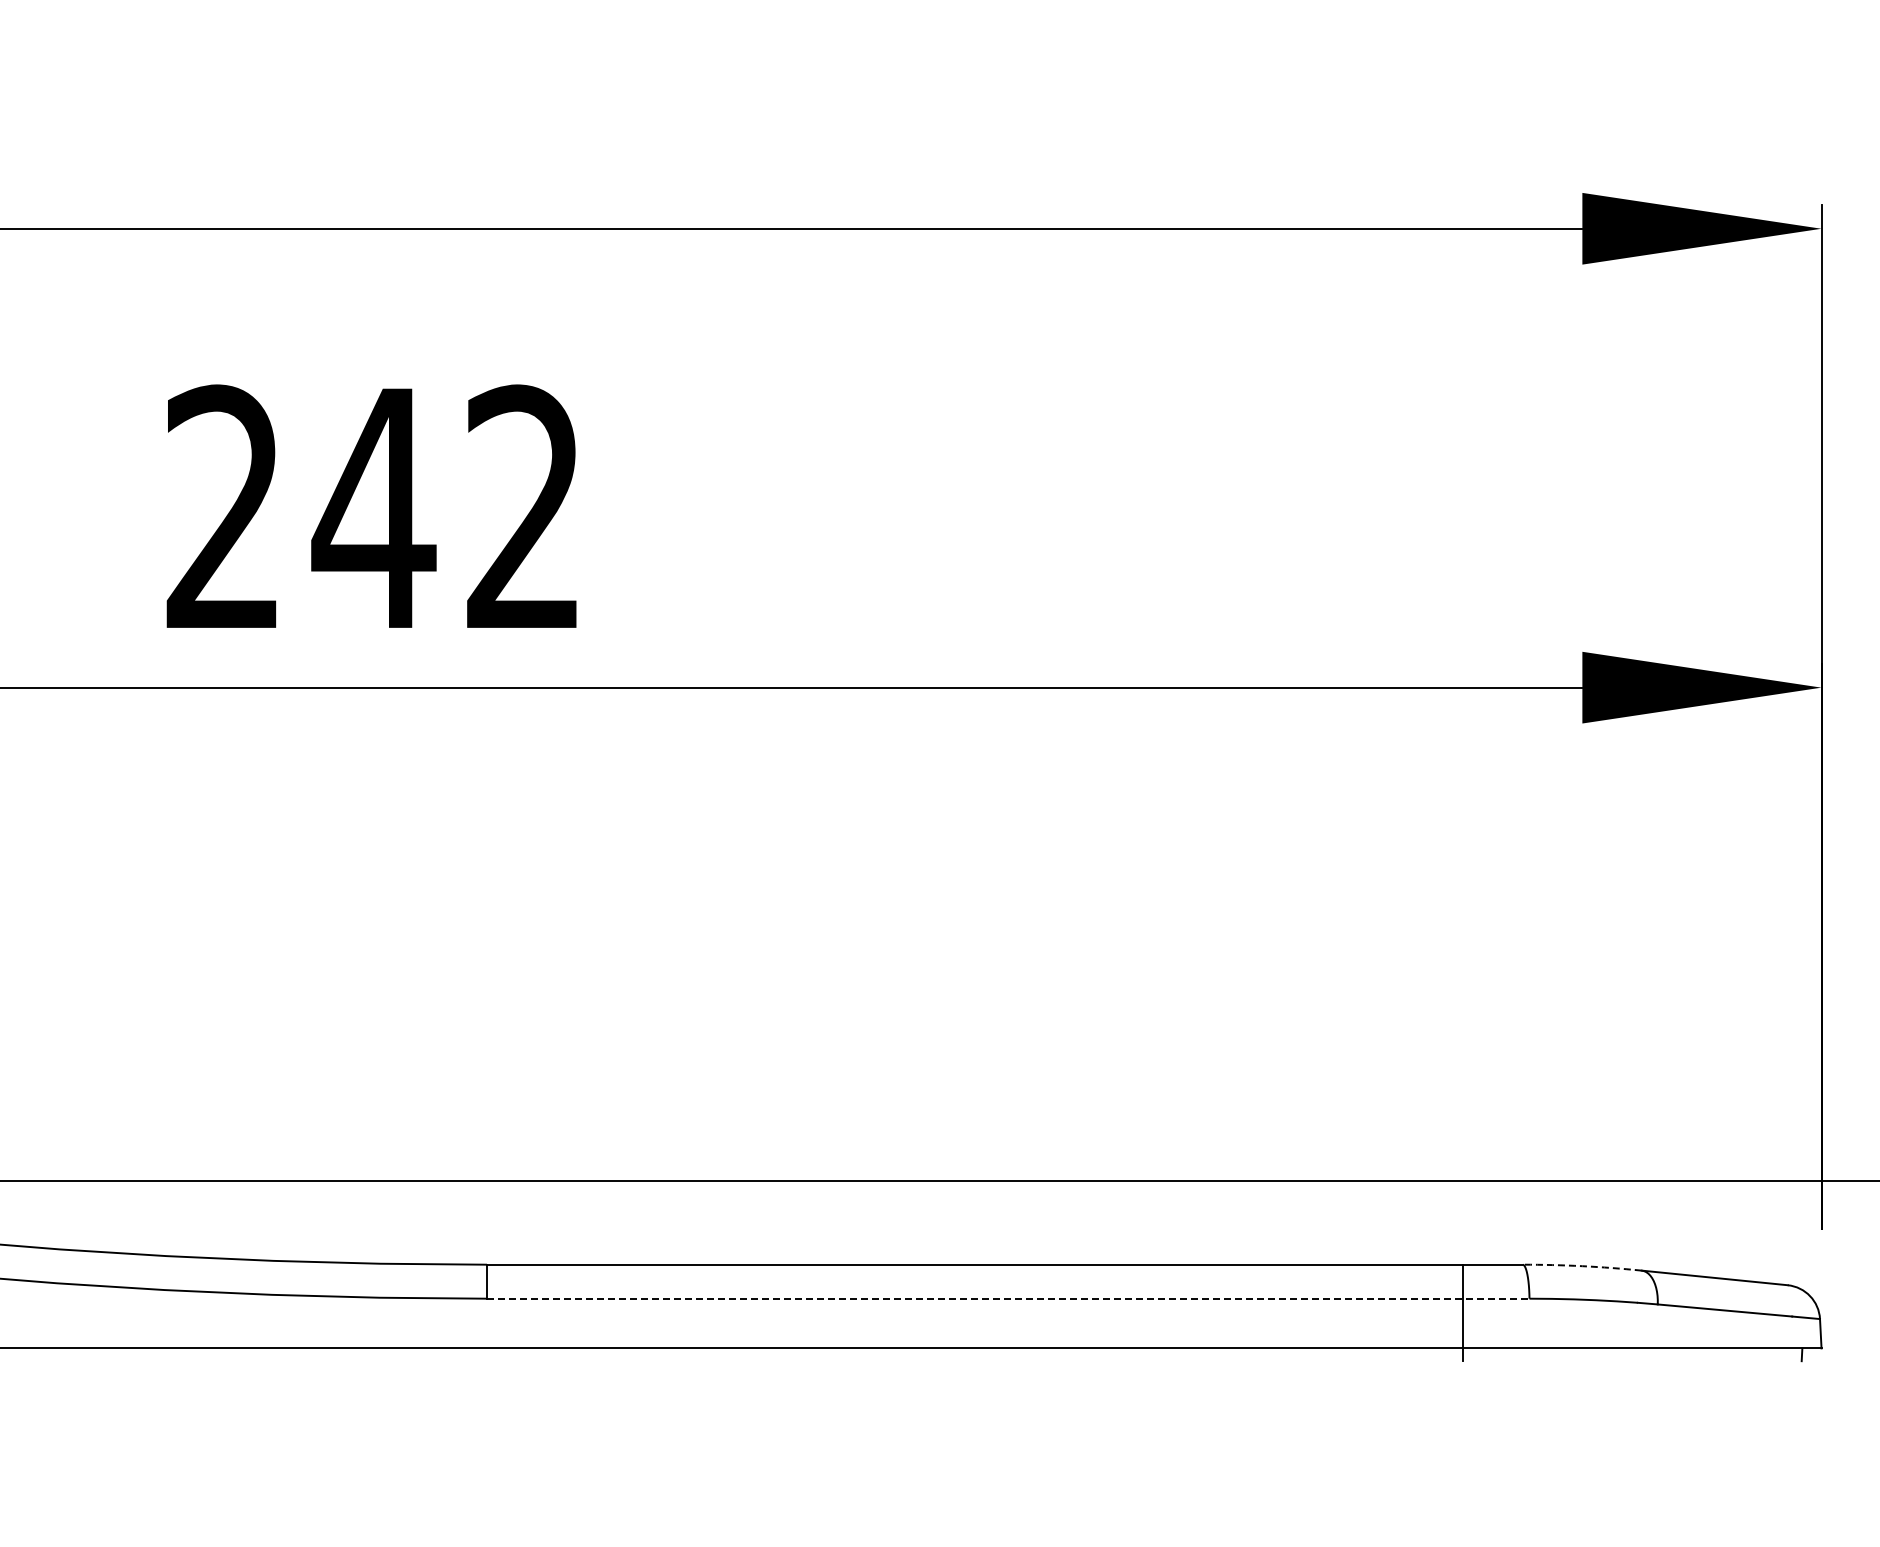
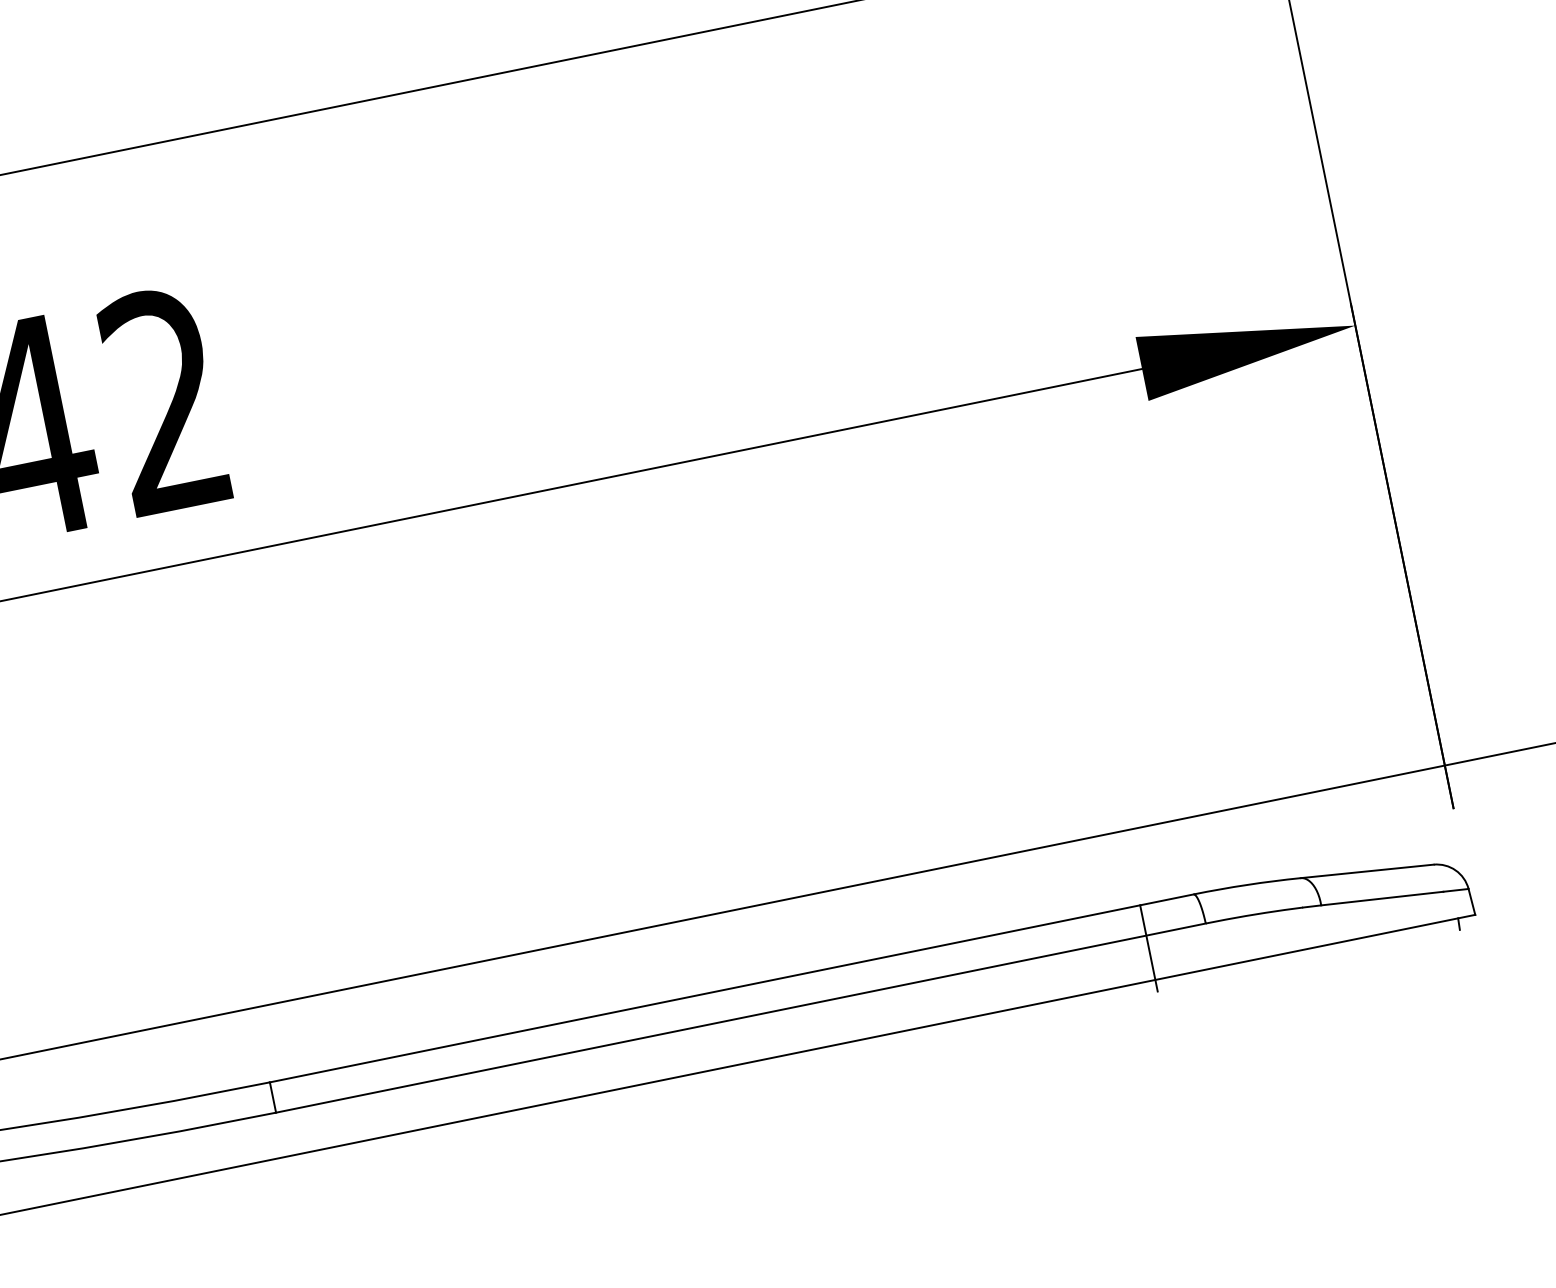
arc: (1582, 1266) -> (1247, 885), dashed -> solid
line: (1008, 1298) -> (741, 1017), dashed -> solid

